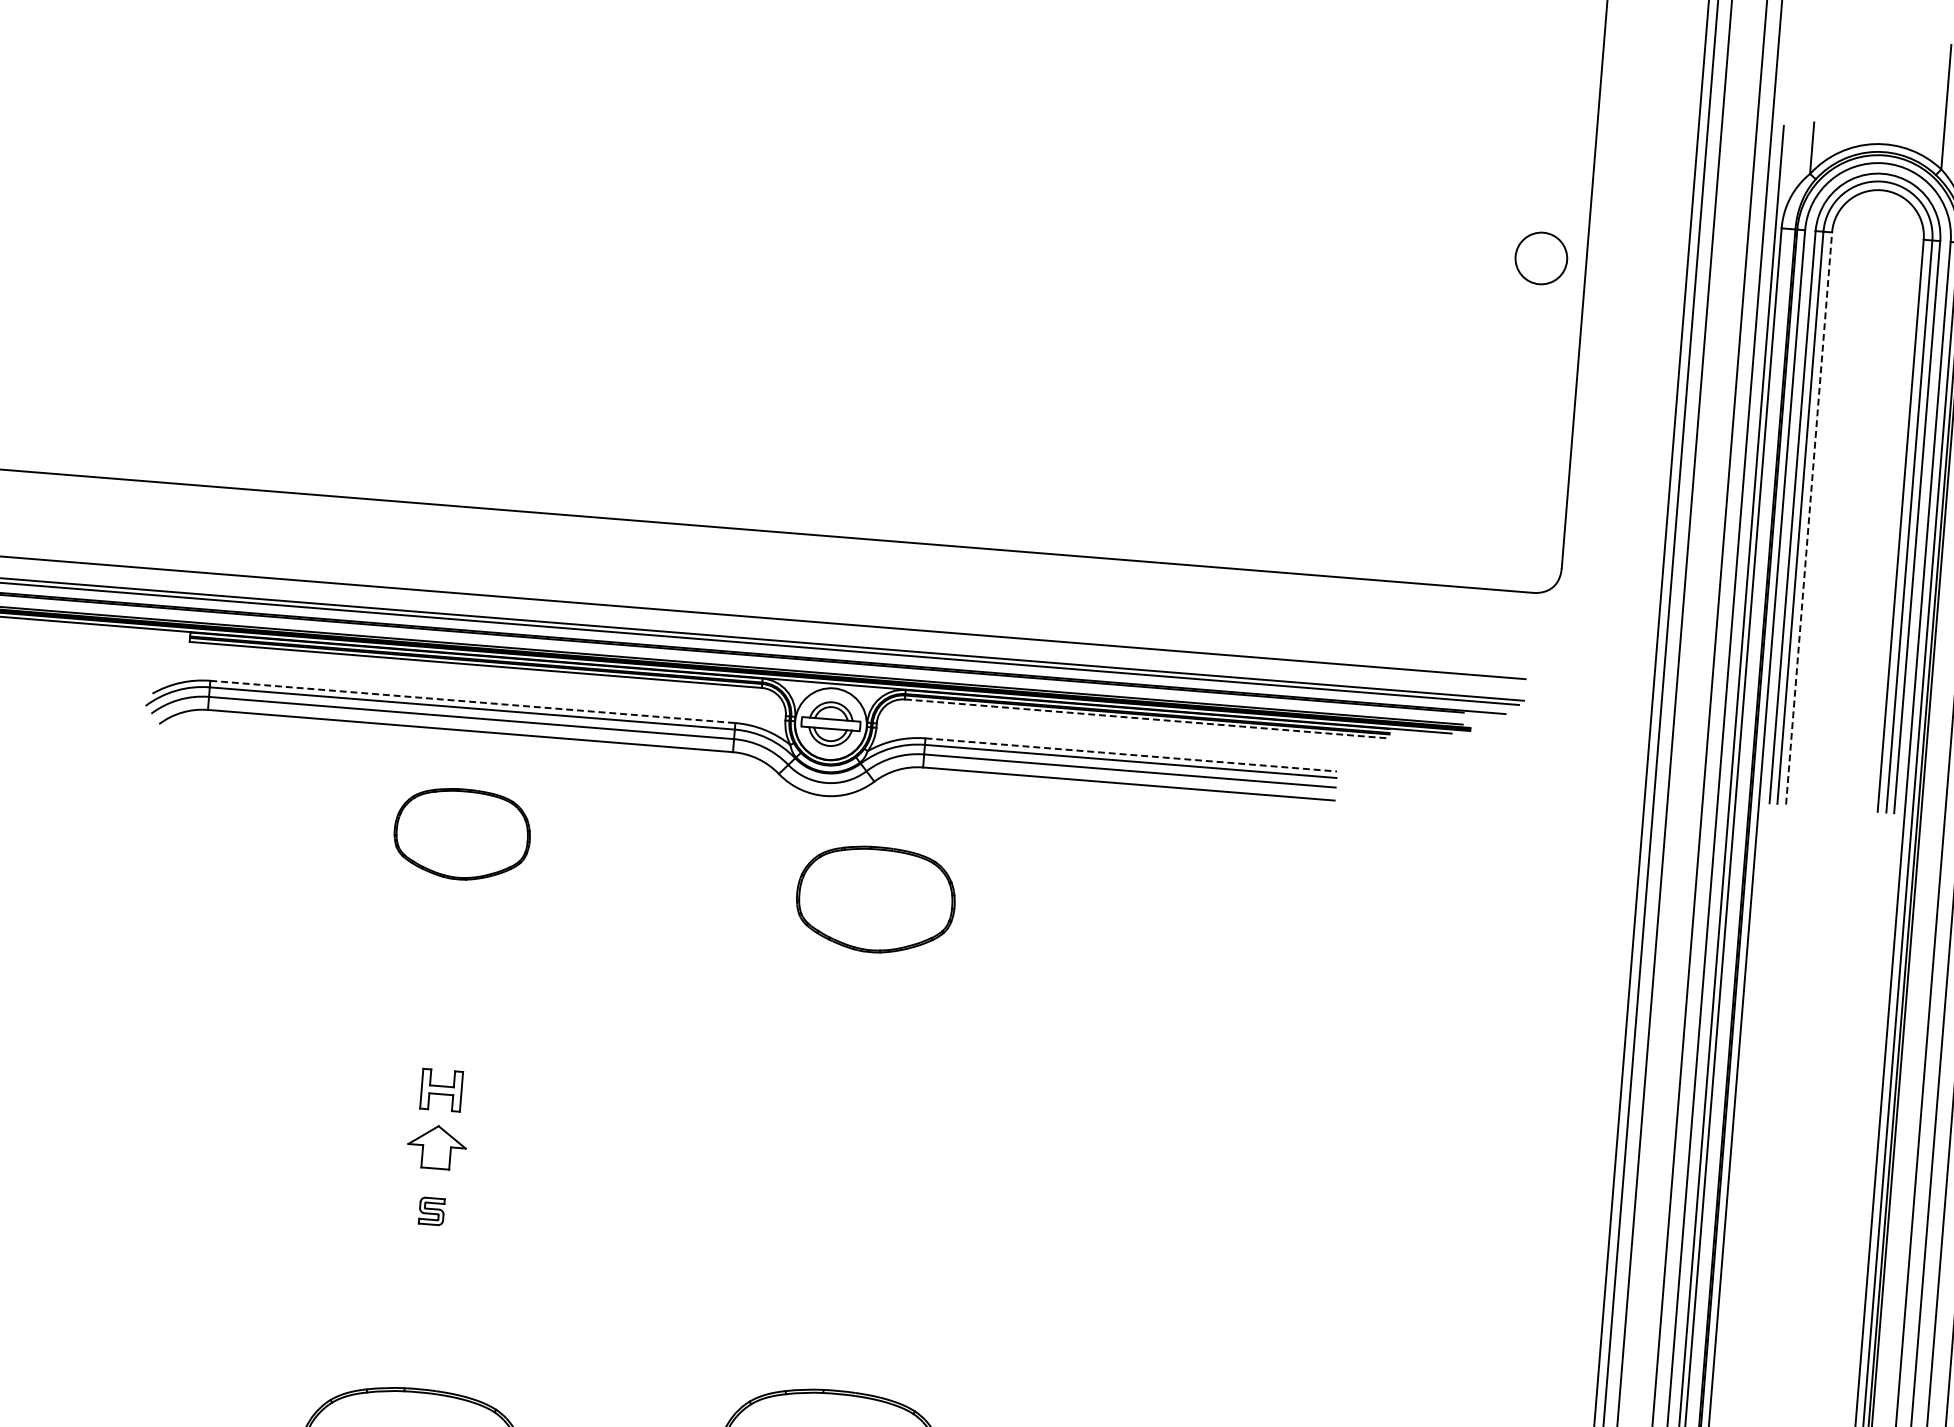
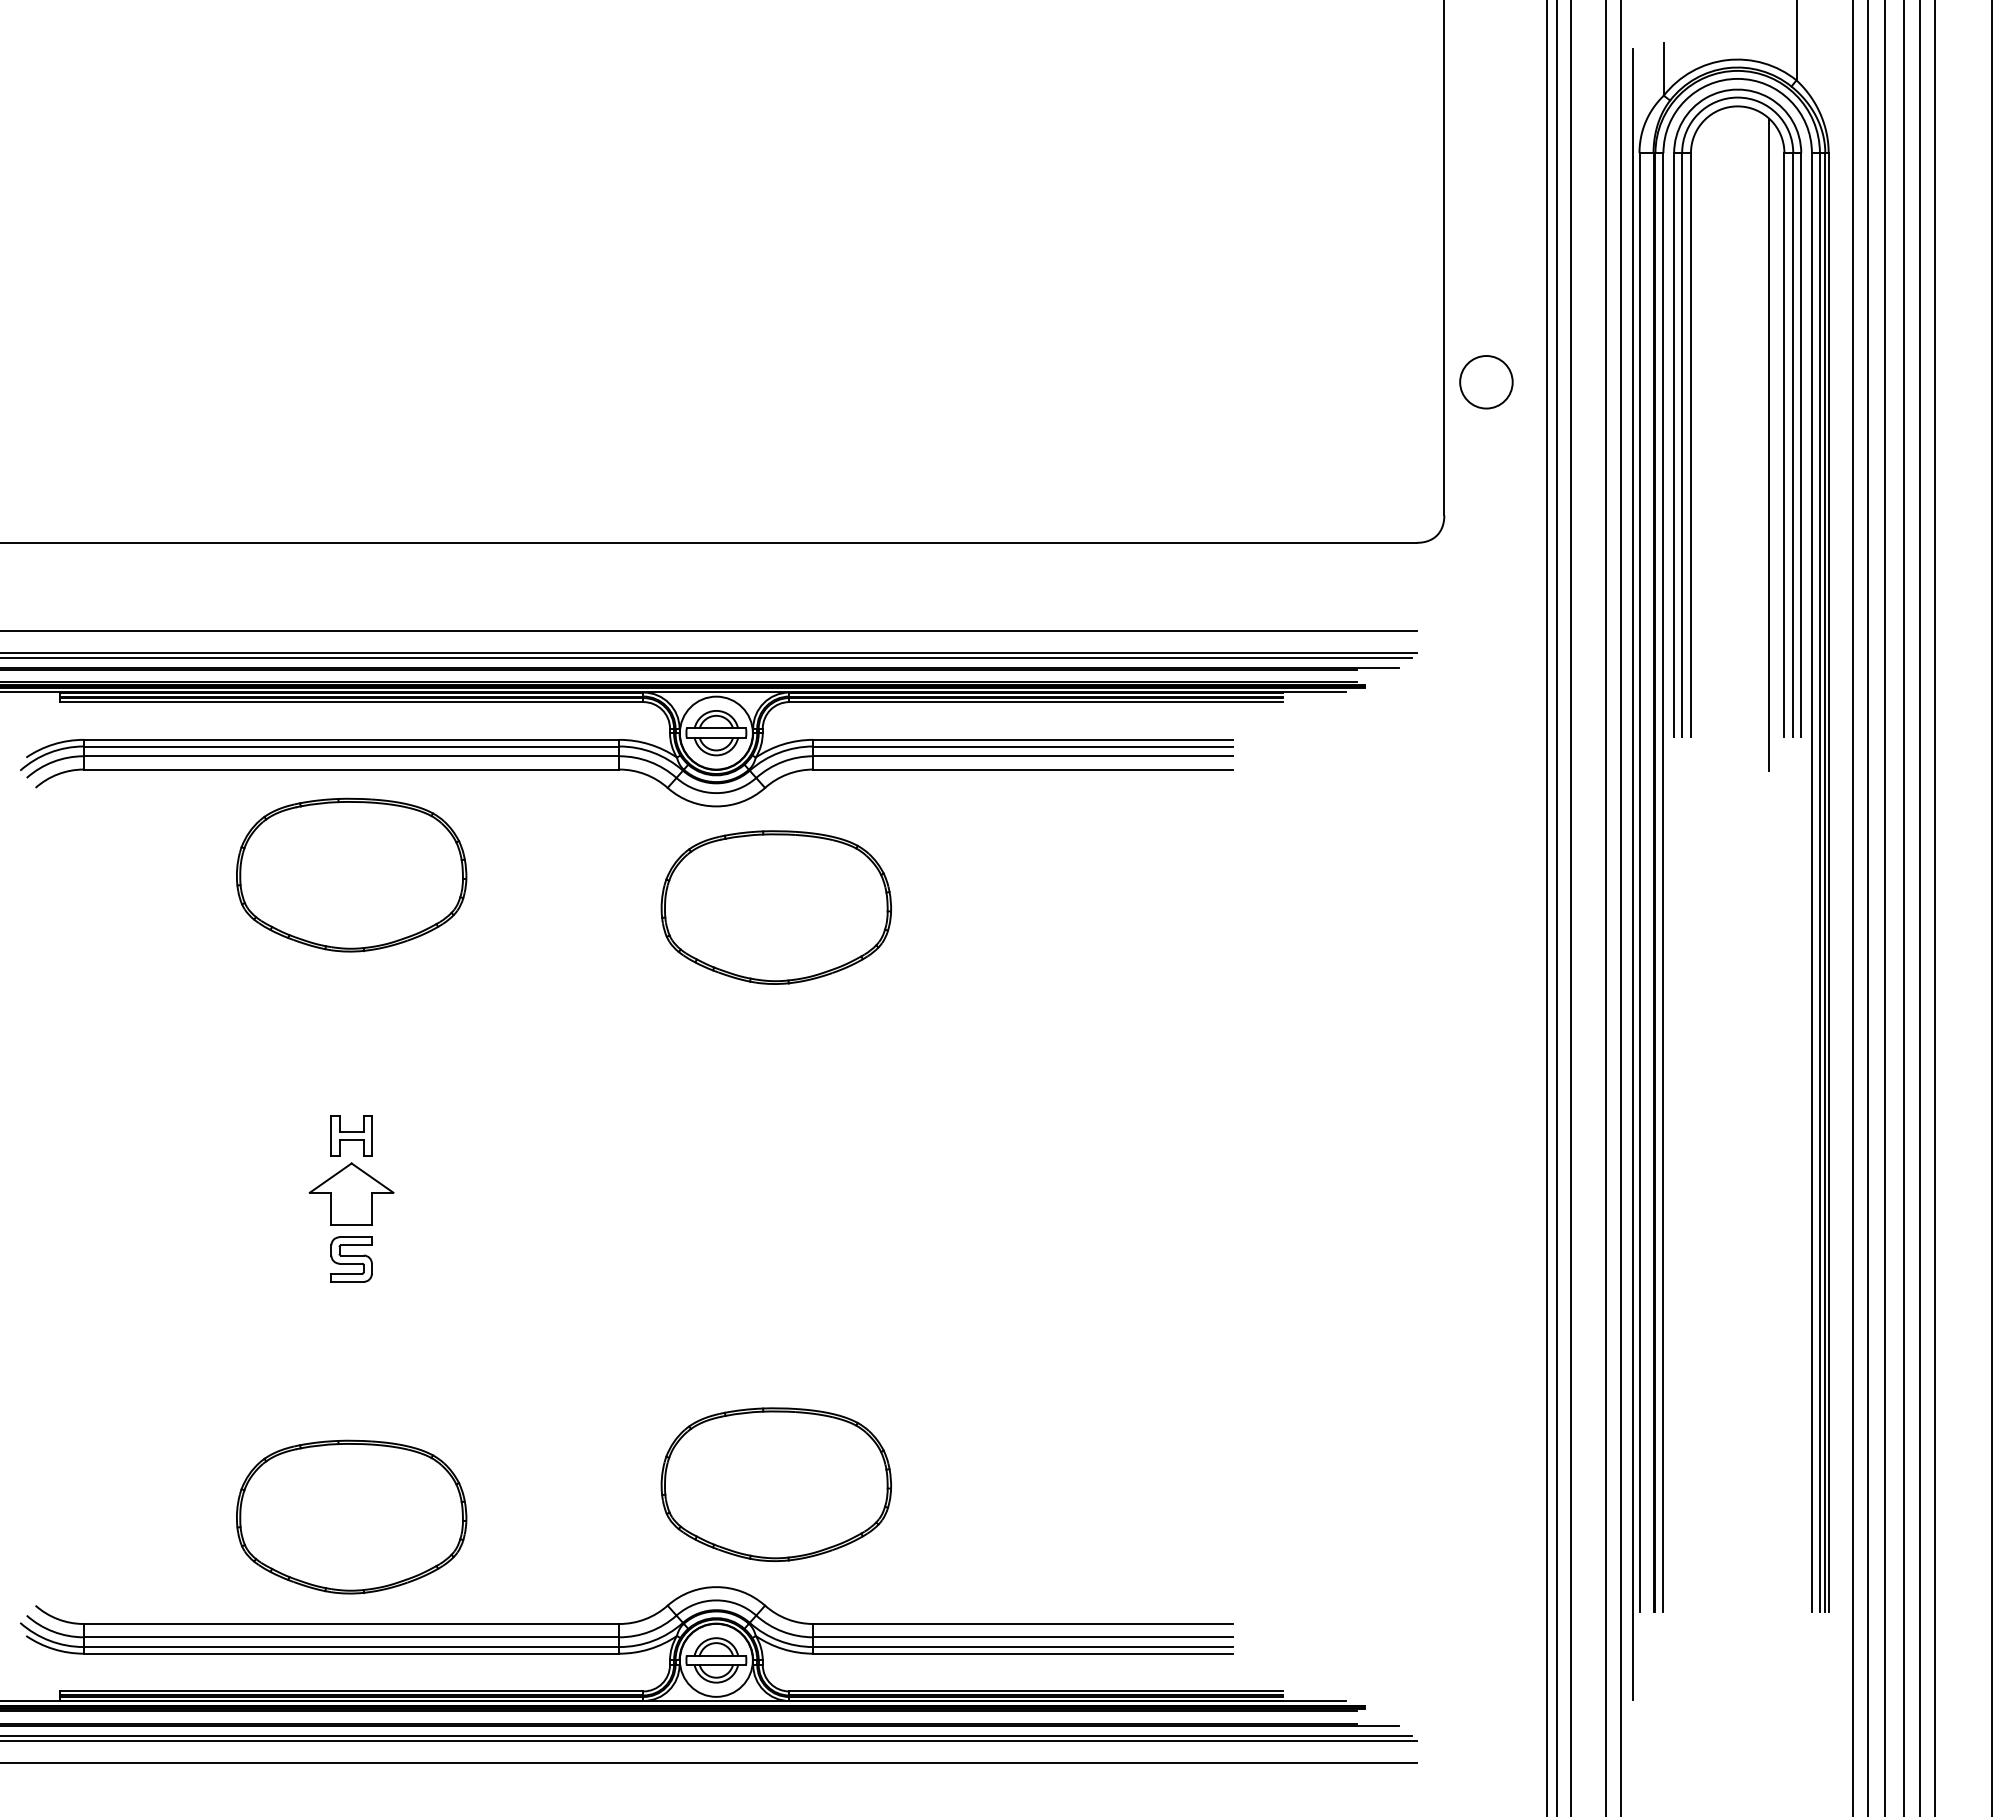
circle: (1541, 258) -> (1486, 382), moved
line: (1808, 518) -> (1690, 444), dashed -> solid
line: (1886, 524) -> (1769, 444), added
line: (472, 701) -> (351, 739), dashed -> solid
line: (1147, 719) -> (1036, 702), dashed -> solid
line: (1131, 754) -> (1023, 739), dashed -> solid
part: (462, 833) -> (351, 874), size x1.67
part: (875, 899) -> (775, 907), size x1.43
part: (436, 1146) -> (351, 1193), size x1.43
part: (431, 1211) -> (351, 1259), size x1.67

